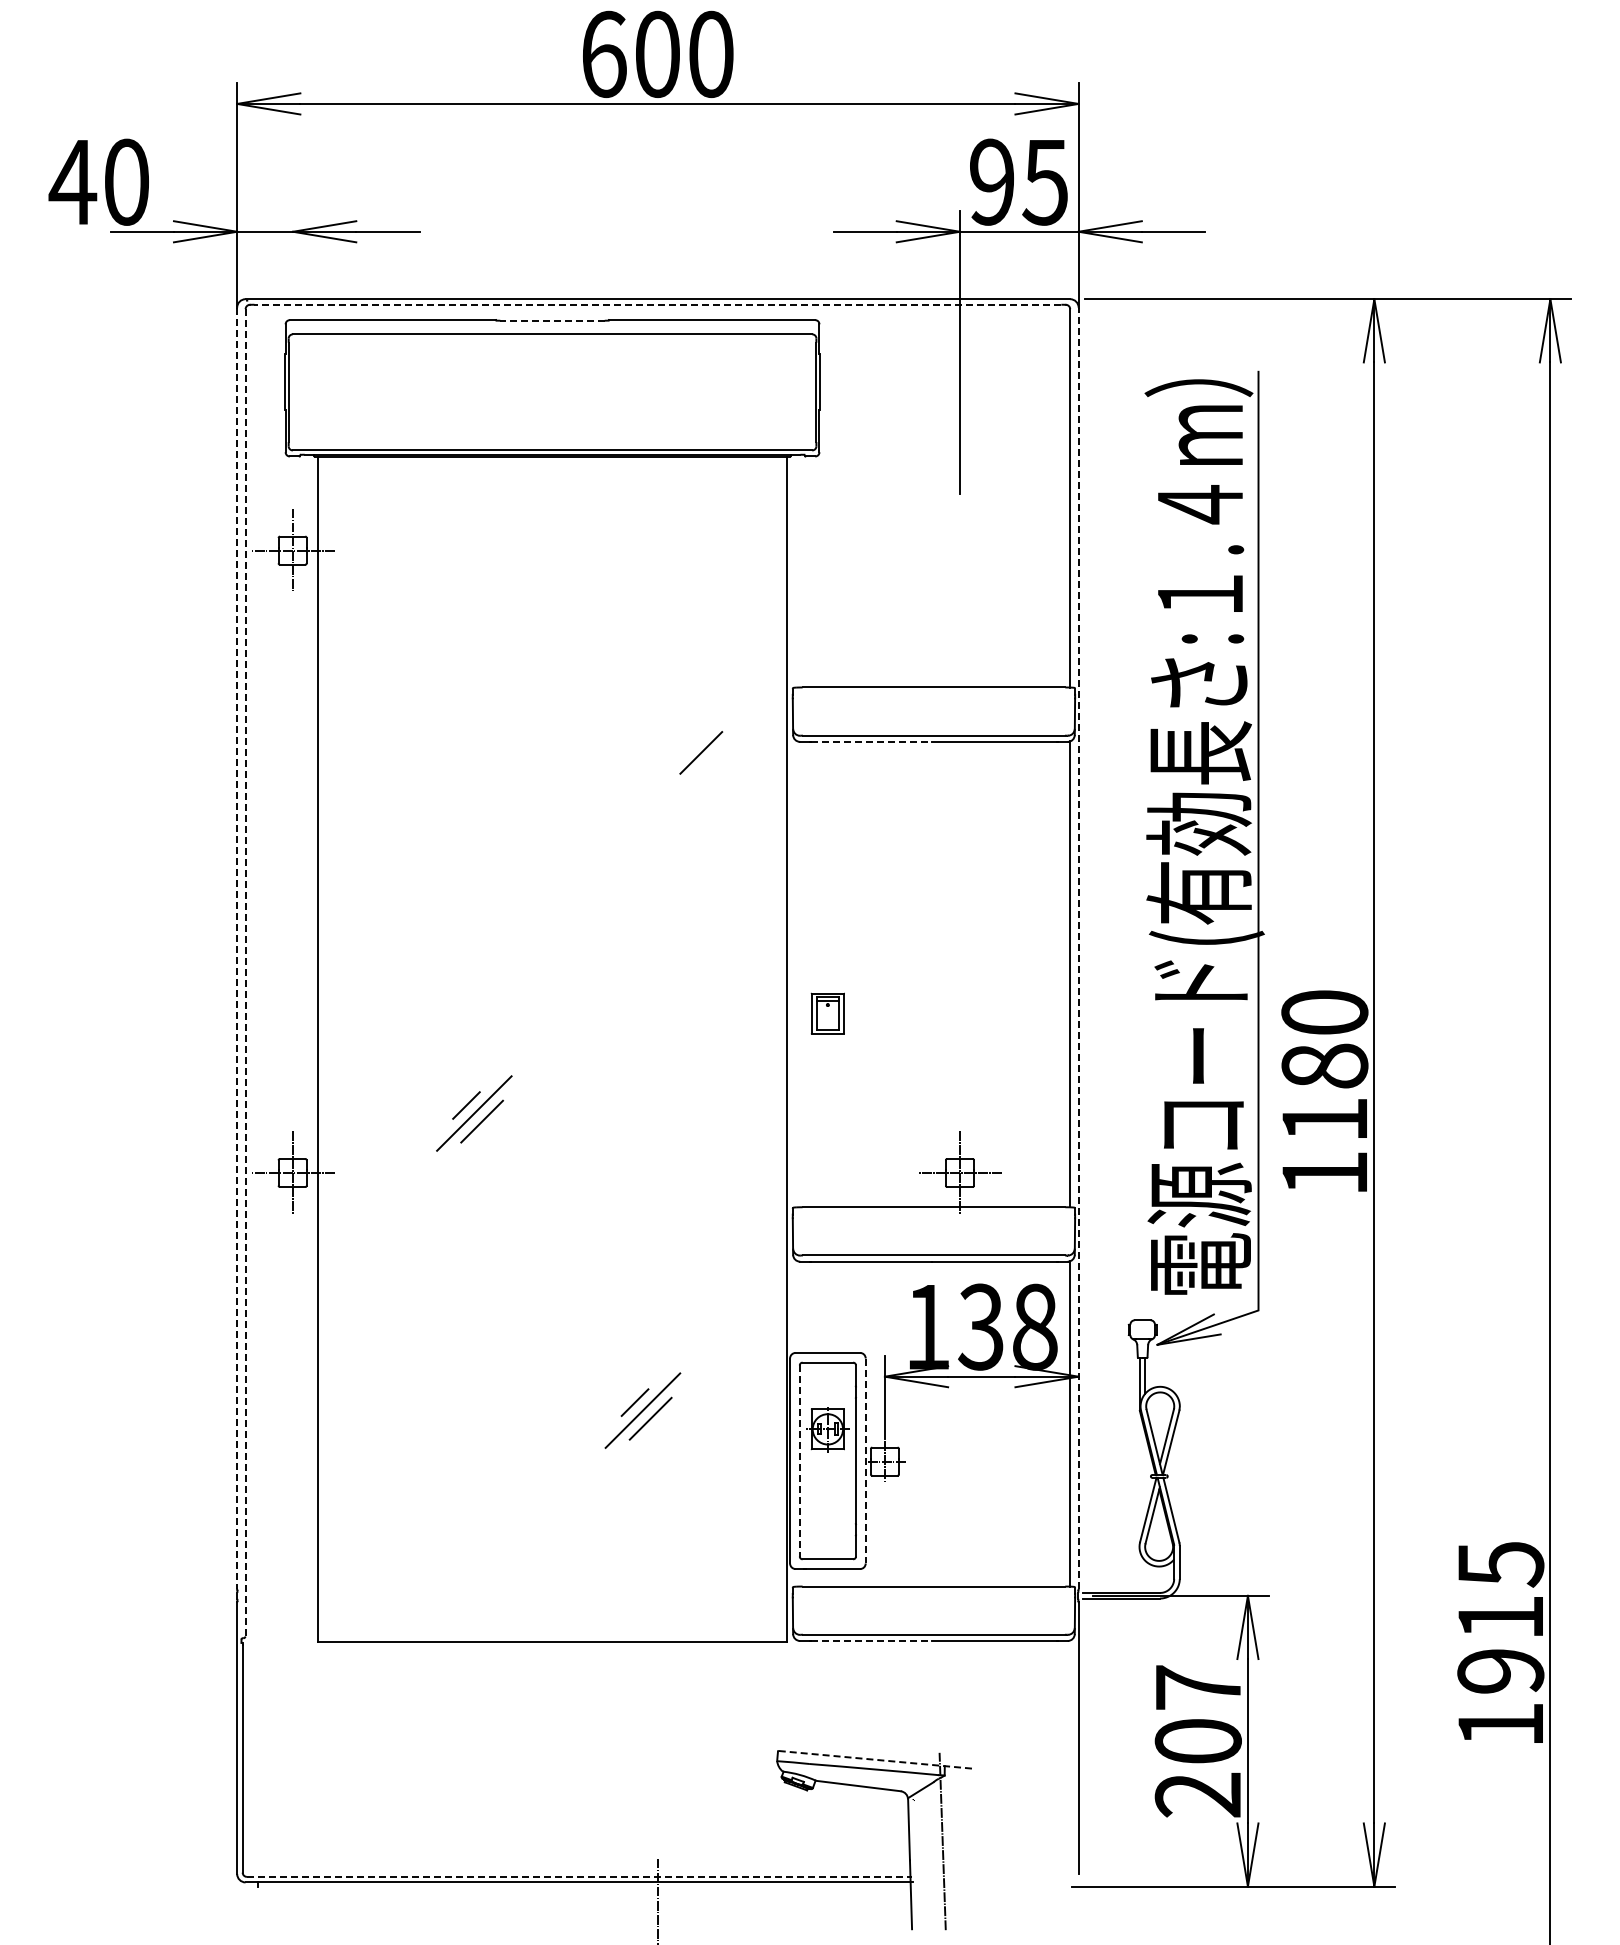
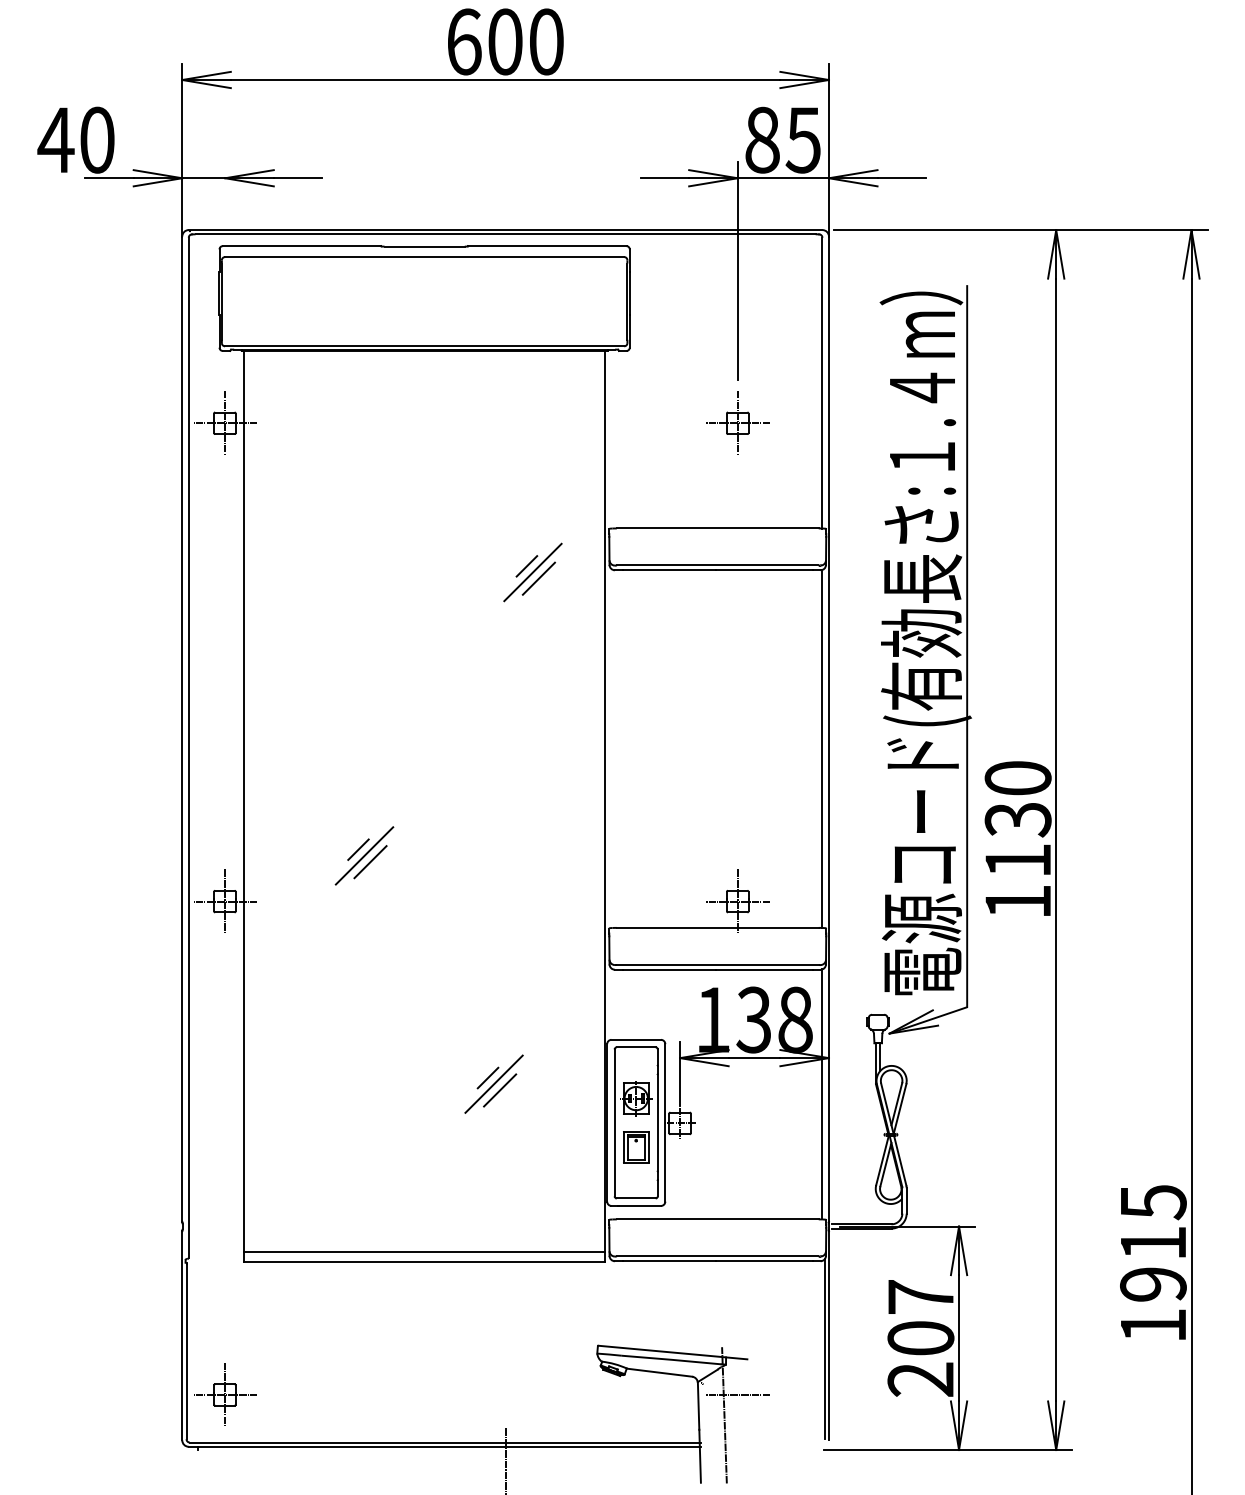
text: (992, 181) -> (762, 139), 95 -> 85
line: (657, 304) -> (505, 234), dashed -> solid
line: (552, 320) -> (424, 246), dashed -> solid
part: (960, 549) -> (738, 422), added
line: (685, 736) -> (526, 566), added
line: (871, 741) -> (669, 569), dashed -> solid
line: (693, 744) -> (532, 572), added
line: (237, 948) -> (182, 729), dashed -> solid
line: (1078, 948) -> (828, 729), dashed -> solid
line: (245, 972) -> (188, 747), dashed -> solid
part: (827, 1013) -> (635, 1147), moved
text: (1324, 1066) -> (1017, 819), 1180 -> 1130
line: (799, 1460) -> (614, 1122), dashed -> solid
line: (865, 1461) -> (665, 1123), dashed -> solid
line: (552, 1628) -> (424, 1251), added
line: (871, 1640) -> (669, 1260), dashed -> solid
line: (1073, 1755) -> (824, 1349), added
line: (876, 1759) -> (673, 1352), dashed -> solid
part: (293, 1814) -> (225, 1394), added
line: (959, 1815) -> (737, 1395), added
line: (579, 1876) -> (445, 1442), dashed -> solid

